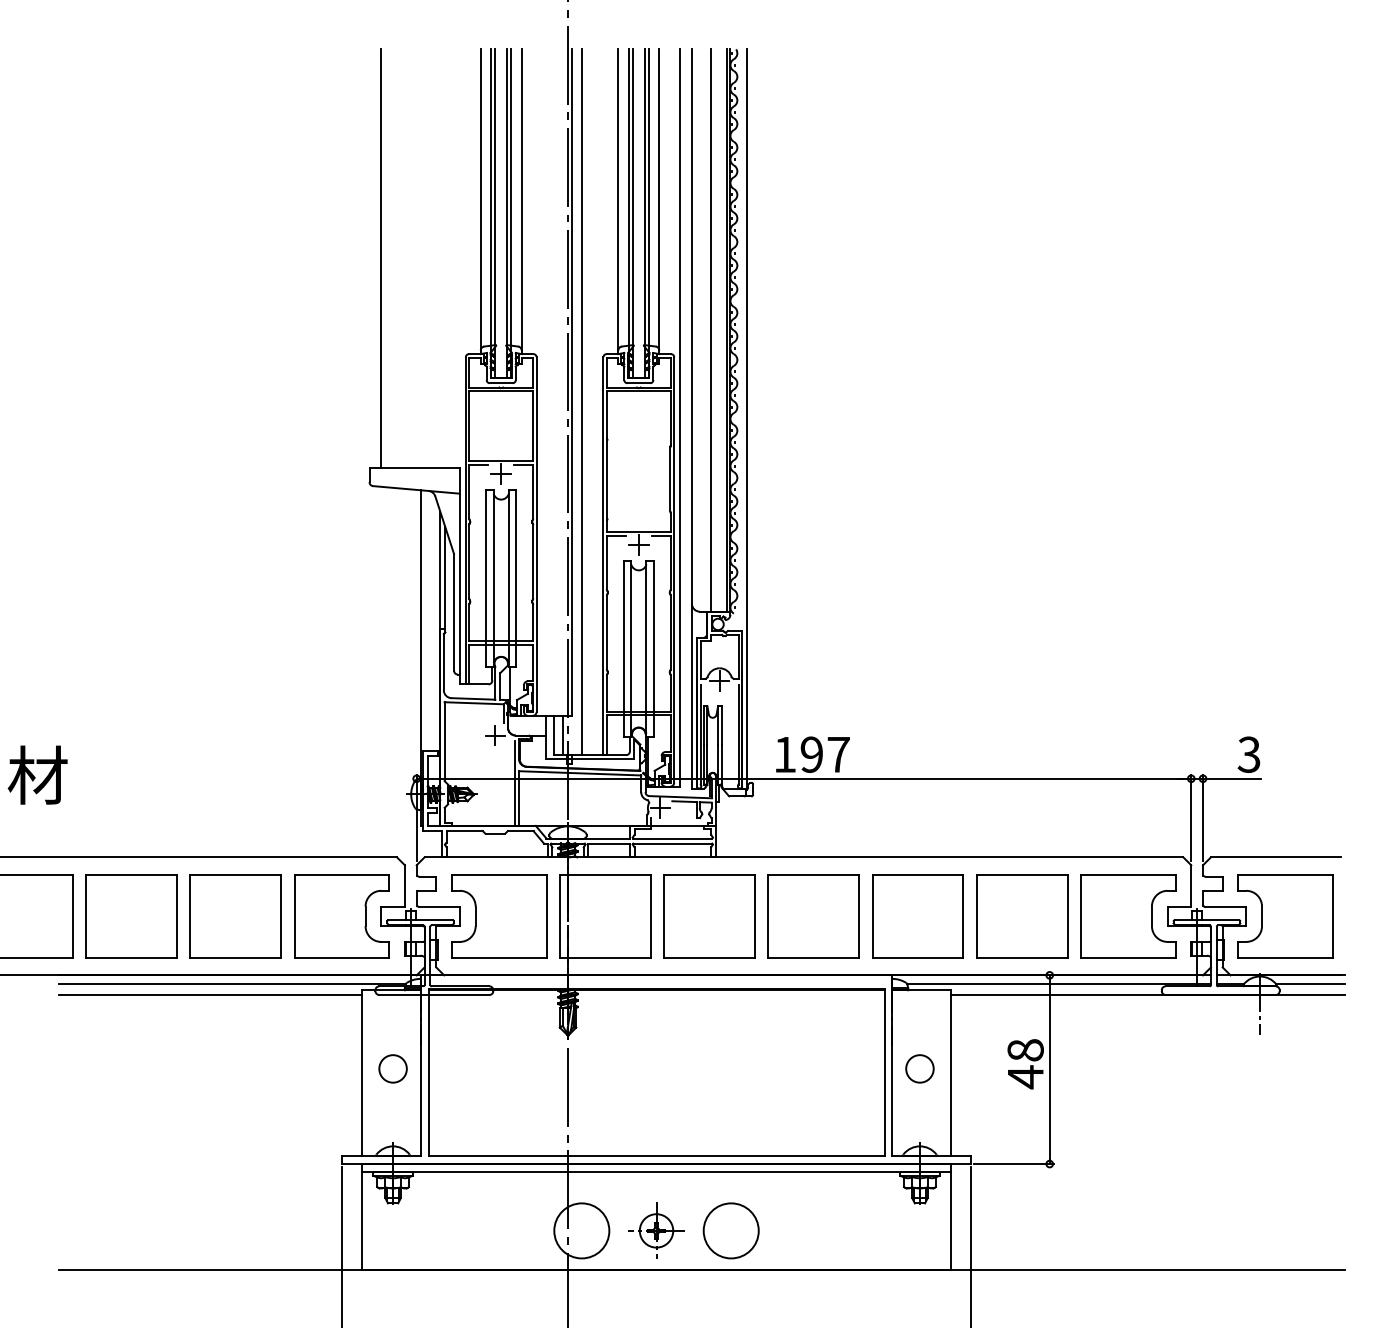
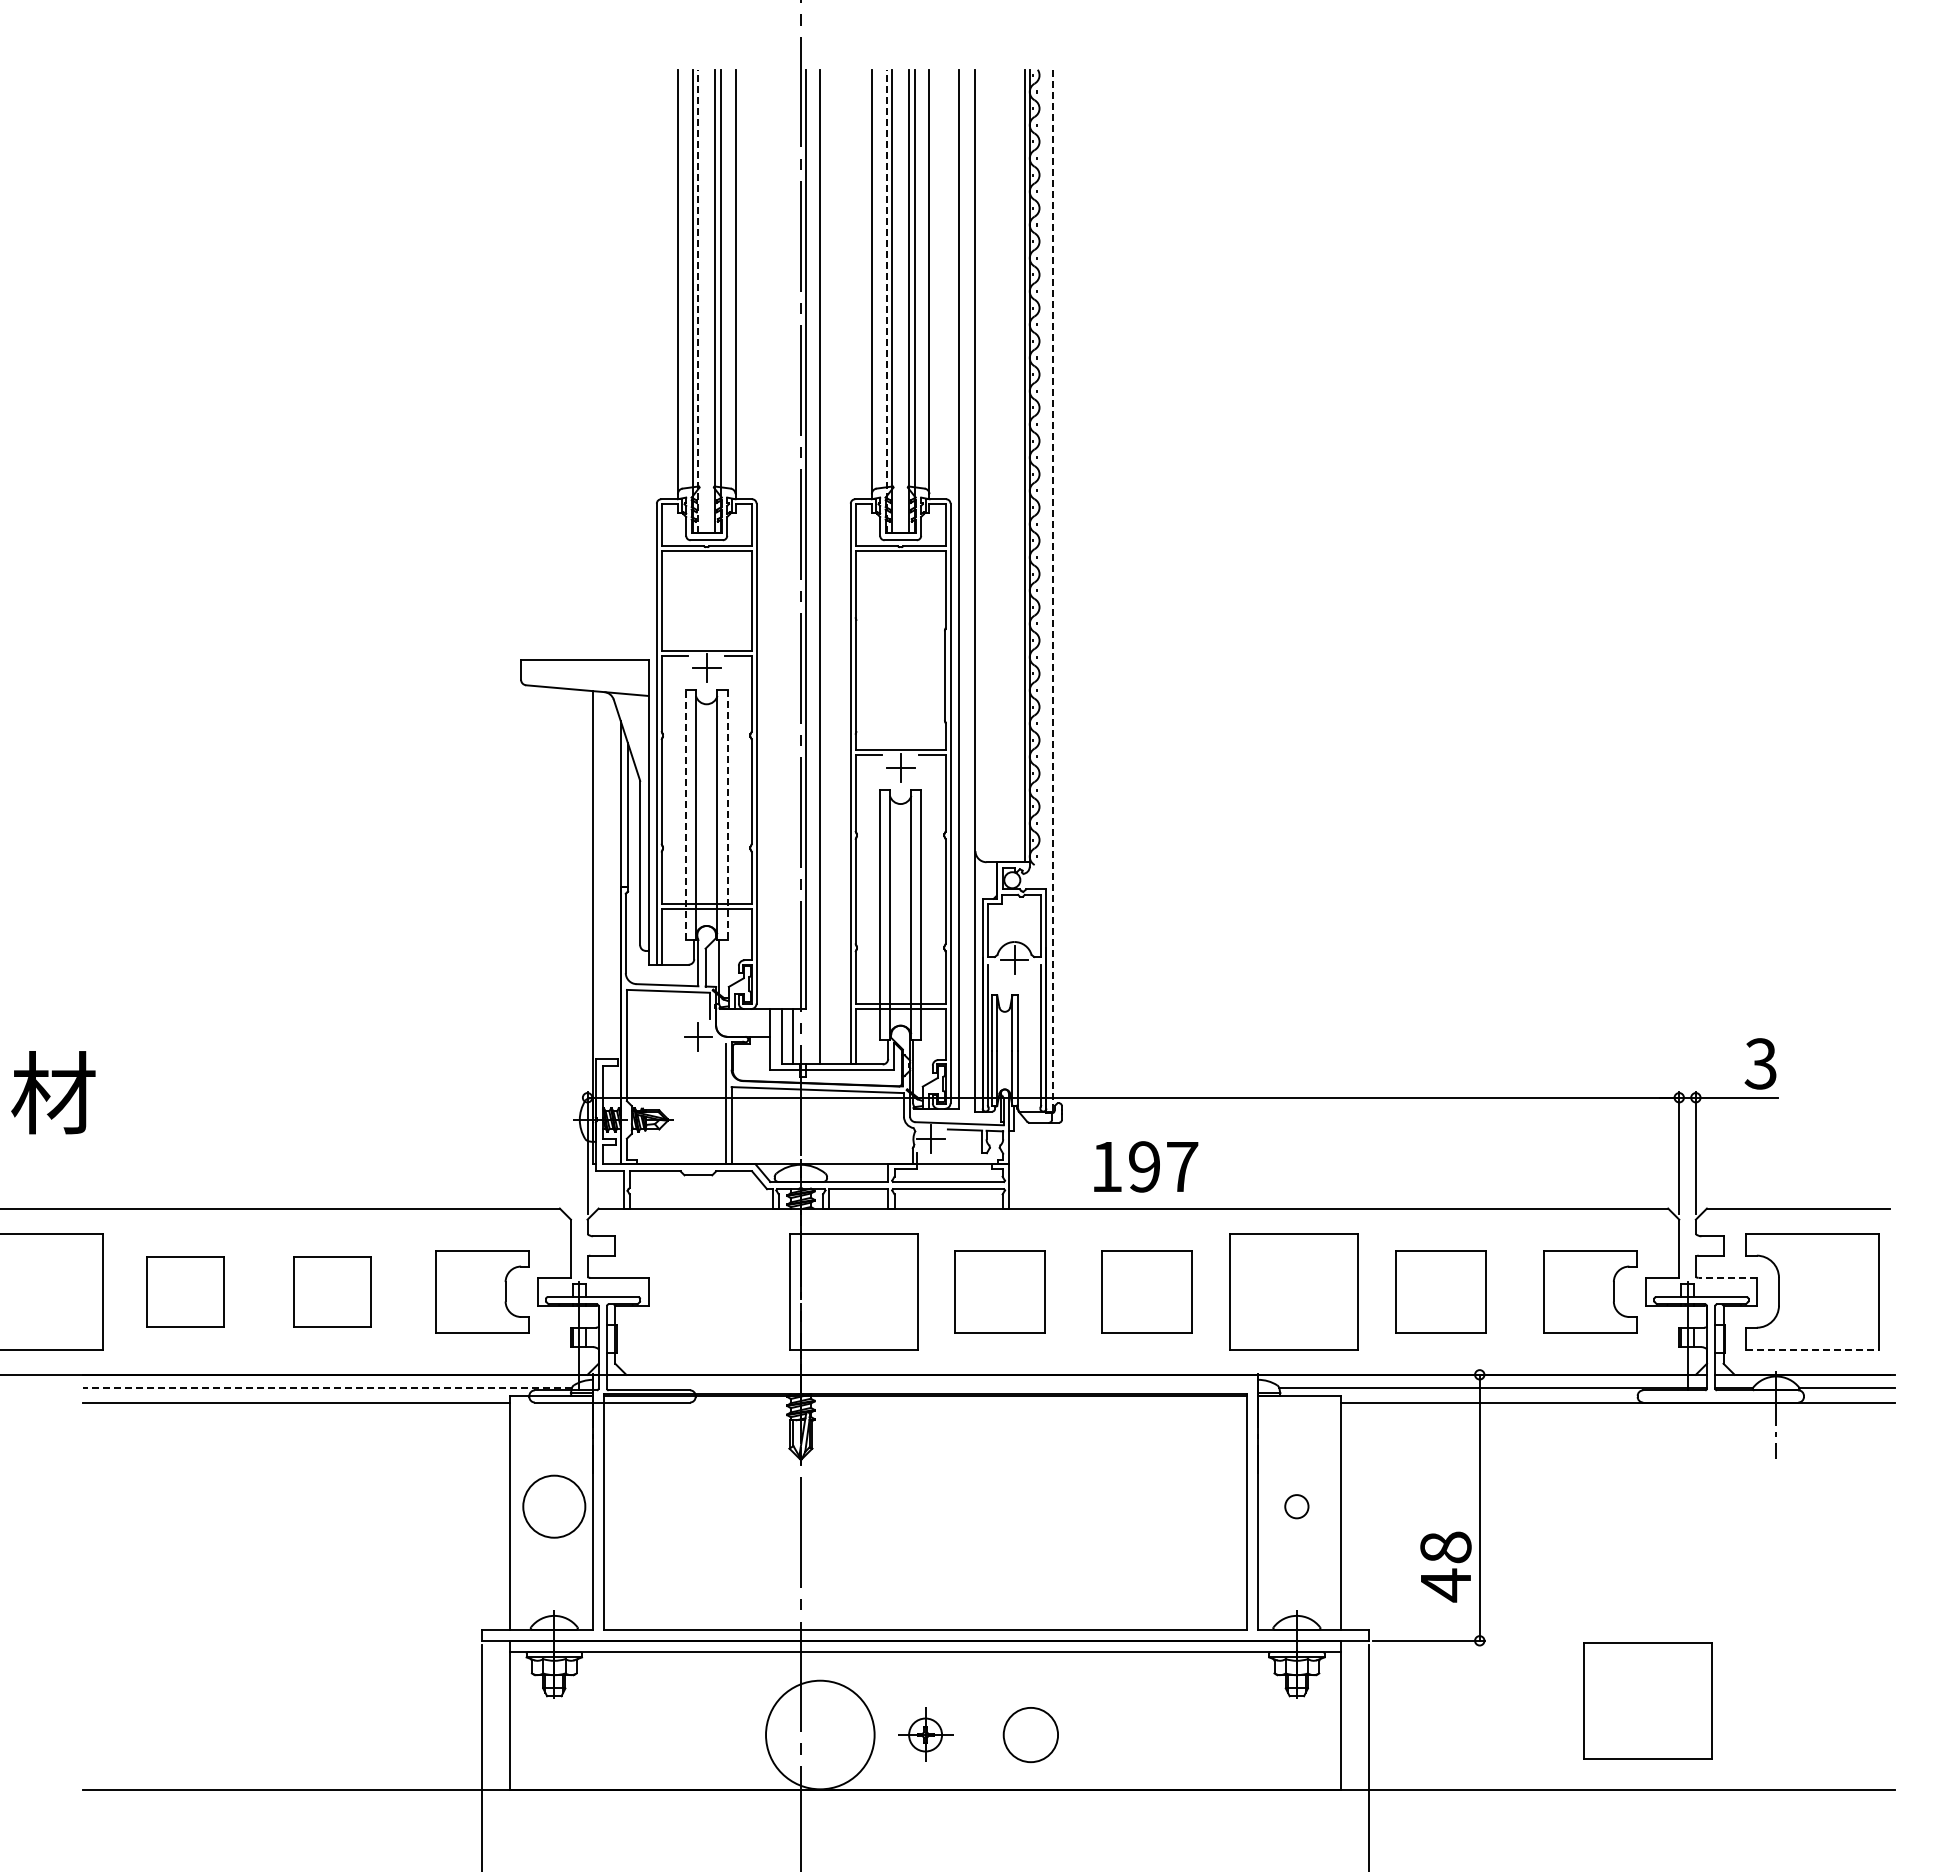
line: (495, 213) -> (698, 300), solid -> dashed
line: (628, 213) -> (886, 300), solid -> dashed
line: (381, 258) -> (537, 364), removed
line: (711, 330) -> (1002, 465), removed
line: (747, 418) -> (1053, 590), solid -> dashed
line: (486, 578) -> (685, 815), solid -> dashed
line: (515, 578) -> (727, 815), solid -> dashed
text: (813, 754) -> (1146, 1166), moved
line: (1225, 906) -> (1727, 1277), solid -> dashed
part: (131, 916) -> (185, 1291), size x0.6
part: (235, 916) -> (332, 1291), size x0.6
part: (342, 916) -> (482, 1291), size x0.7
part: (498, 916) -> (703, 1291), removed
part: (708, 916) -> (999, 1291), size x0.7
part: (813, 916) -> (1146, 1291), size x0.7
part: (1021, 916) -> (1440, 1291), size x0.7
part: (1128, 916) -> (1590, 1291), size x0.7
line: (1285, 957) -> (1812, 1349), solid -> dashed
line: (232, 984) -> (327, 1387), solid -> dashed
text: (1025, 1063) -> (1445, 1566), moved
circle: (392, 1068) -> (553, 1506), size x1.6
circle: (919, 1068) -> (1296, 1506), size x0.6
part: (1168, 1206) -> (1647, 1700), added
circle: (581, 1230) -> (820, 1734), size x1.4
part: (656, 1230) -> (925, 1734), size x0.7
circle: (730, 1230) -> (1030, 1734), size x0.7

